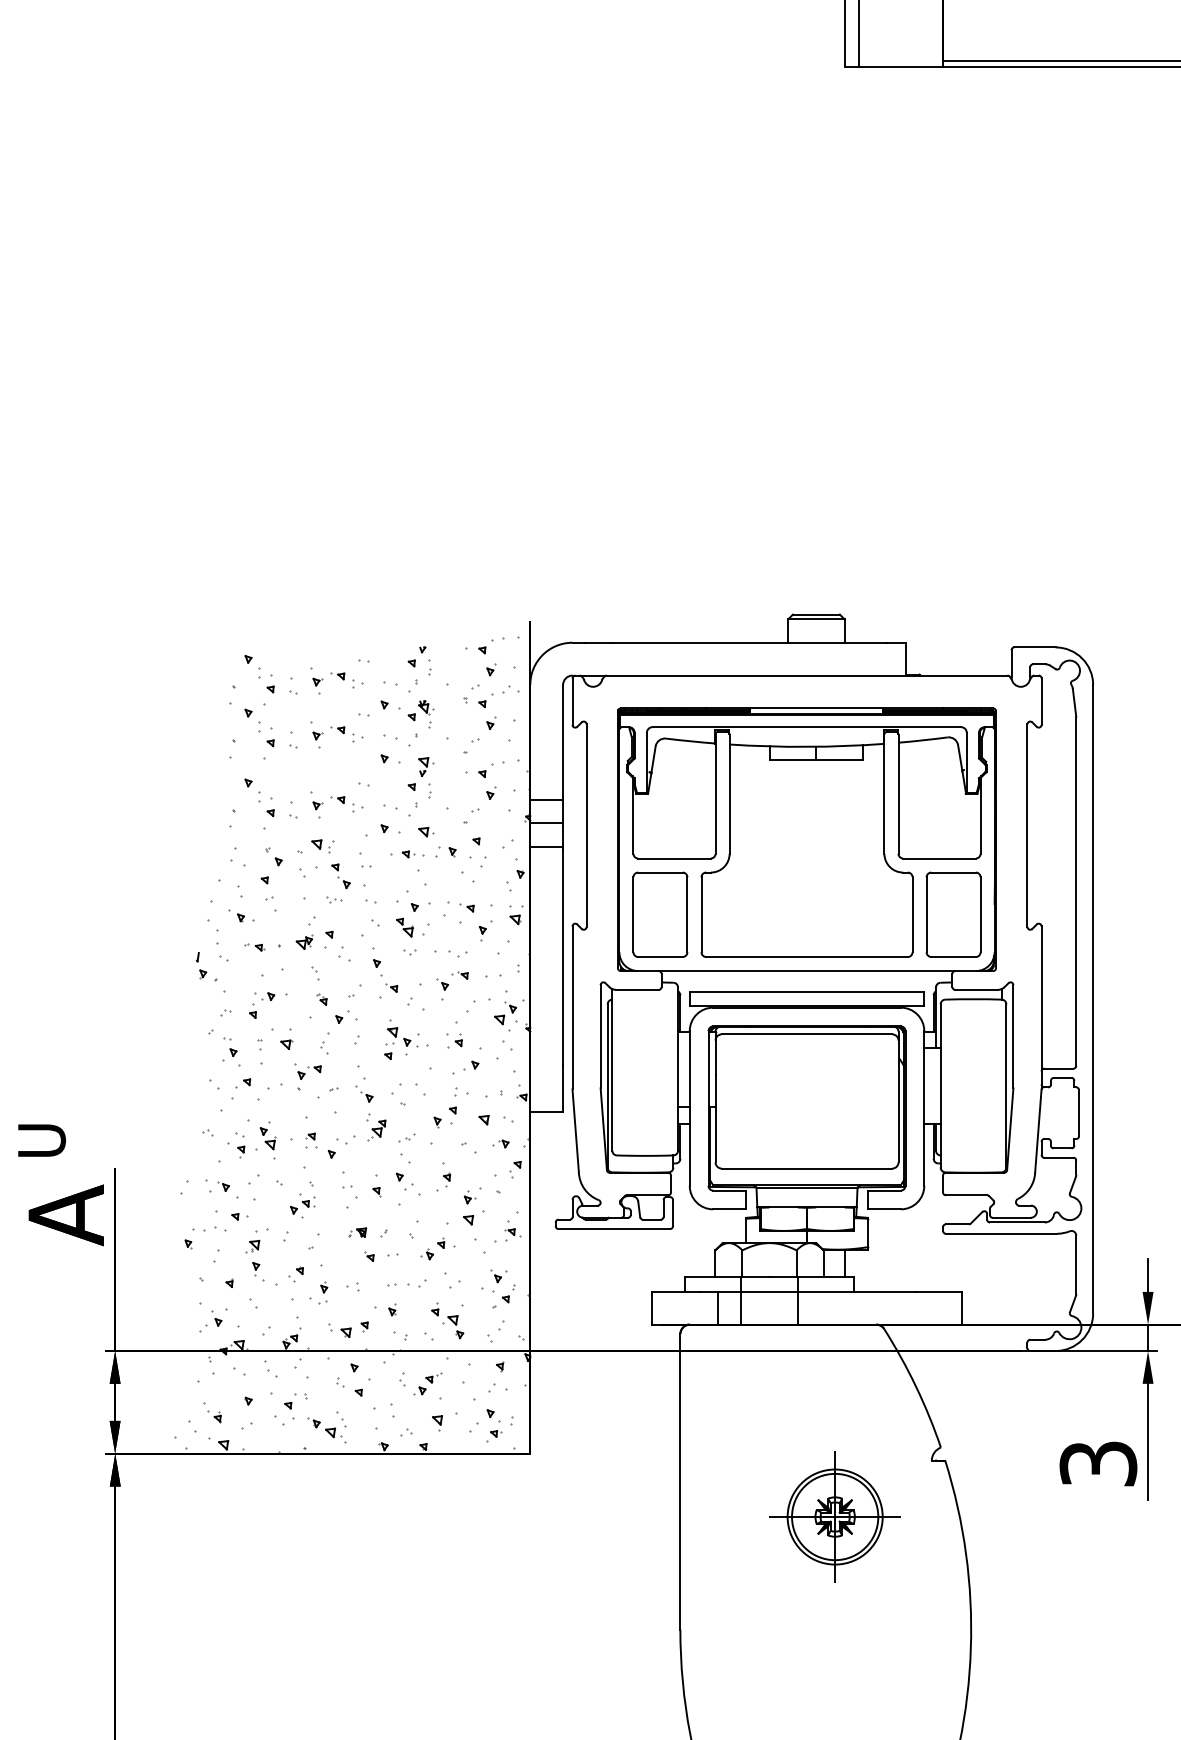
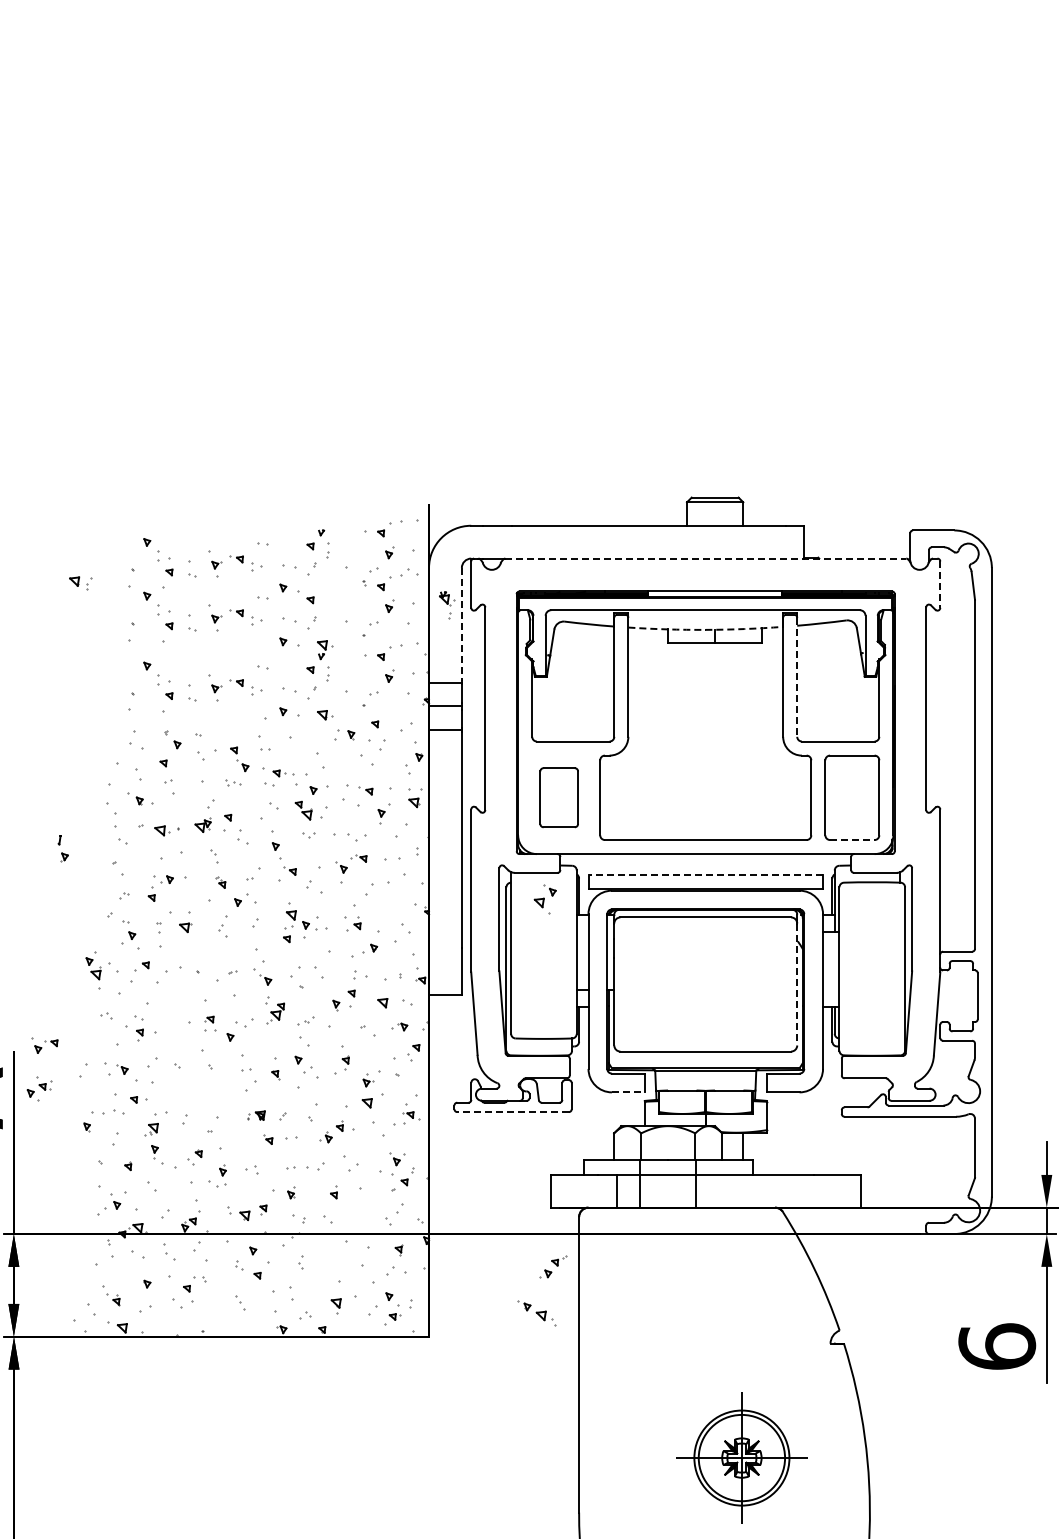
line: (807, 675) -> (706, 558), solid -> dashed
line: (1041, 702) -> (940, 585), solid -> dashed
part: (426, 714) -> (447, 605), moved
line: (563, 741) -> (462, 624), solid -> dashed
arc: (806, 746) -> (705, 629), solid -> dashed
line: (898, 794) -> (797, 677), solid -> dashed
part: (322, 846) -> (80, 583), moved
part: (412, 854) -> (283, 773), moved
part: (660, 914) -> (559, 797), size x0.7
part: (254, 947) -> (153, 830), size x1.6
line: (954, 957) -> (853, 840), solid -> dashed
part: (201, 965) -> (63, 848), moved
line: (806, 991) -> (705, 874), solid -> dashed
part: (505, 1016) -> (545, 899), moved
part: (307, 1071) -> (44, 1045), moved
line: (898, 1101) -> (797, 984), solid -> dashed
part: (267, 1140) -> (93, 970), moved
part: (302, 1205) -> (39, 1088), moved
line: (730, 1209) -> (629, 1092), solid -> dashed
line: (614, 1229) -> (513, 1112), solid -> dashed
part: (453, 1327) -> (352, 1210), removed
part: (427, 1383) -> (553, 1266), moved
part: (326, 1430) -> (537, 1313), moved
text: (1098, 1463) -> (997, 1346), 3 -> 6
part: (834, 1516) -> (741, 1457), moved

